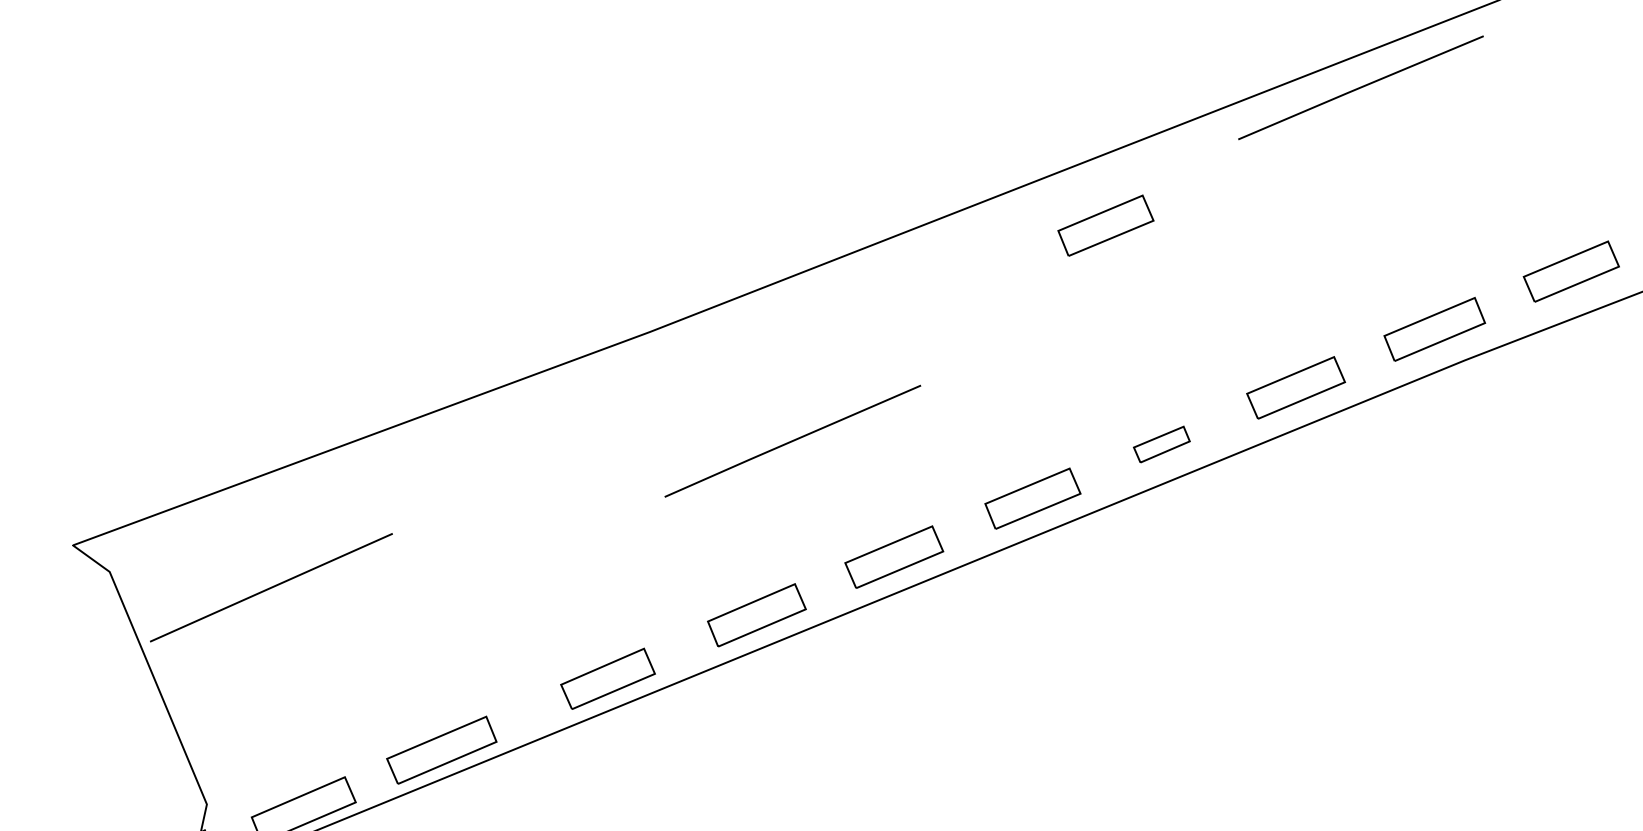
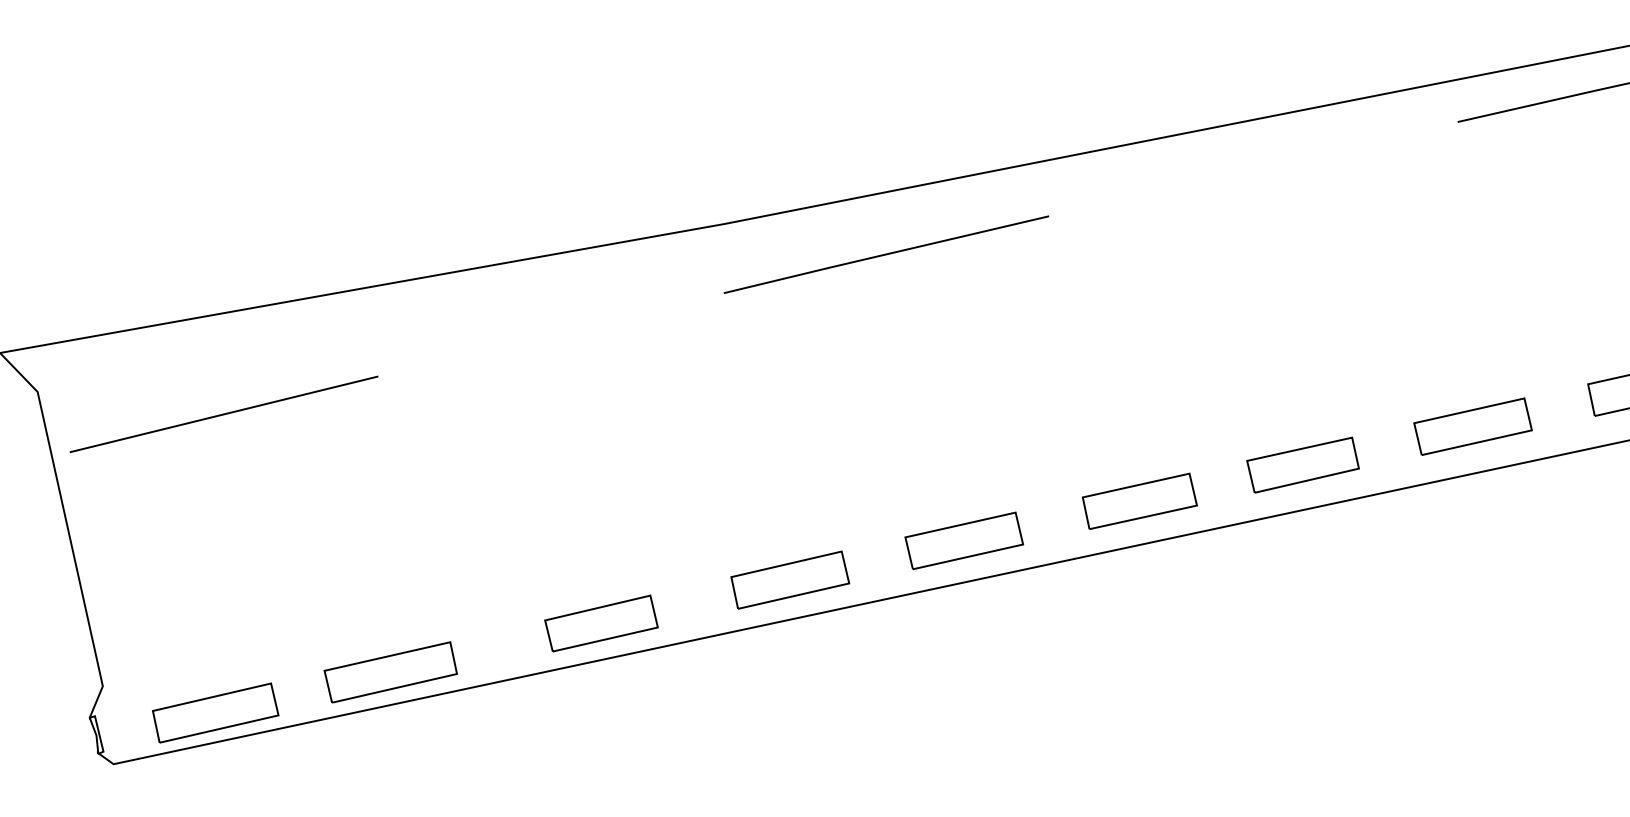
part: (1105, 225) -> (1283, 195), removed
line: (792, 440) -> (886, 253), moved
part: (1161, 444) -> (1302, 464), size x1.67
line: (271, 587) -> (224, 414), moved

